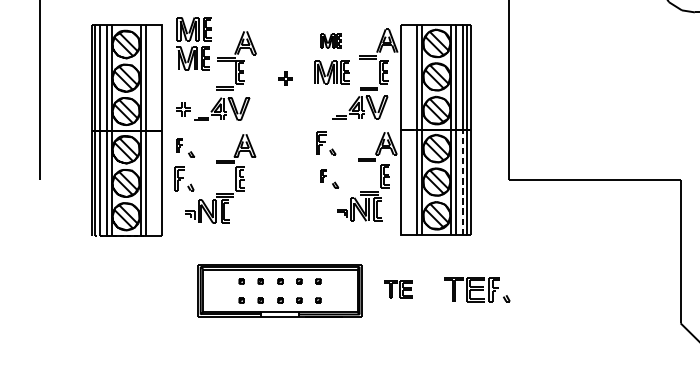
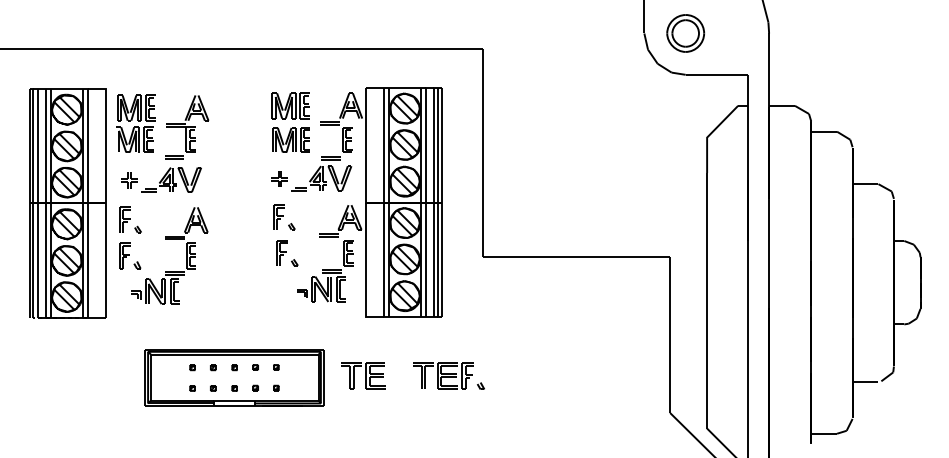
part: (331, 40) -> (290, 105), size x1.67
part: (193, 43) -> (135, 123), moved
part: (285, 78) -> (279, 178), moved
part: (179, 145) -> (124, 219), size x1.67
part: (323, 175) -> (281, 252), size x1.67
line: (463, 176) -> (433, 253), dashed -> solid
part: (398, 288) -> (363, 375), size x1.43

